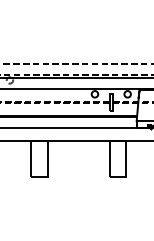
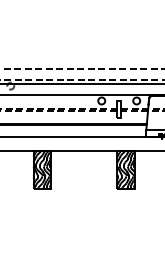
hatch: (39, 158) -> (42, 169), added
hatch: (117, 158) -> (125, 169), added

